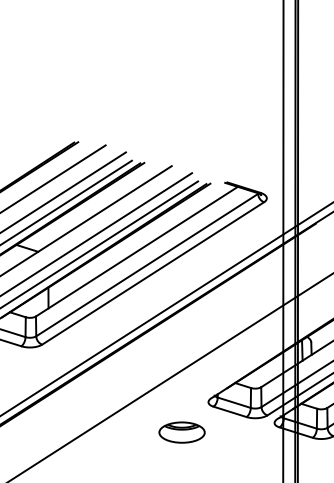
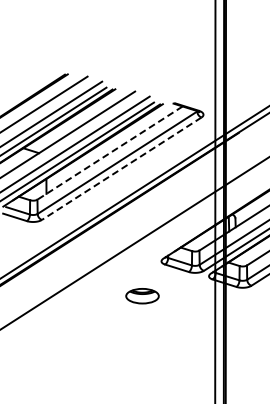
line: (136, 252) -> (109, 153), solid -> dashed
line: (152, 273) -> (121, 168), solid -> dashed
part: (182, 433) -> (142, 296), moved

